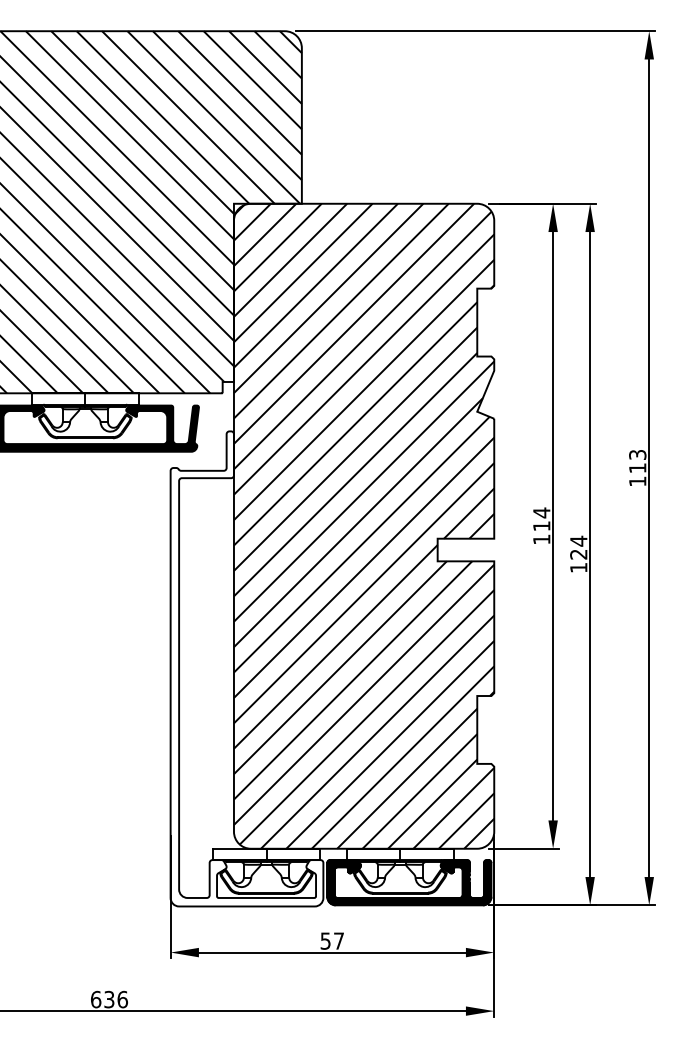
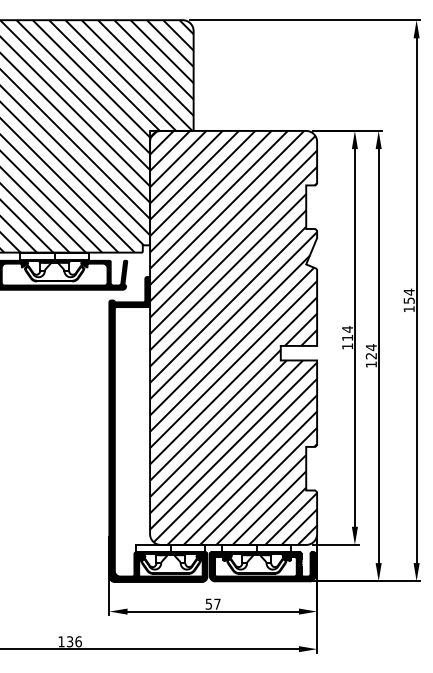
text: (636, 460) -> (408, 295), 113 -> 154
fill: (247, 668) -> (158, 429), added
text: (96, 999) -> (61, 641), 636 -> 136

